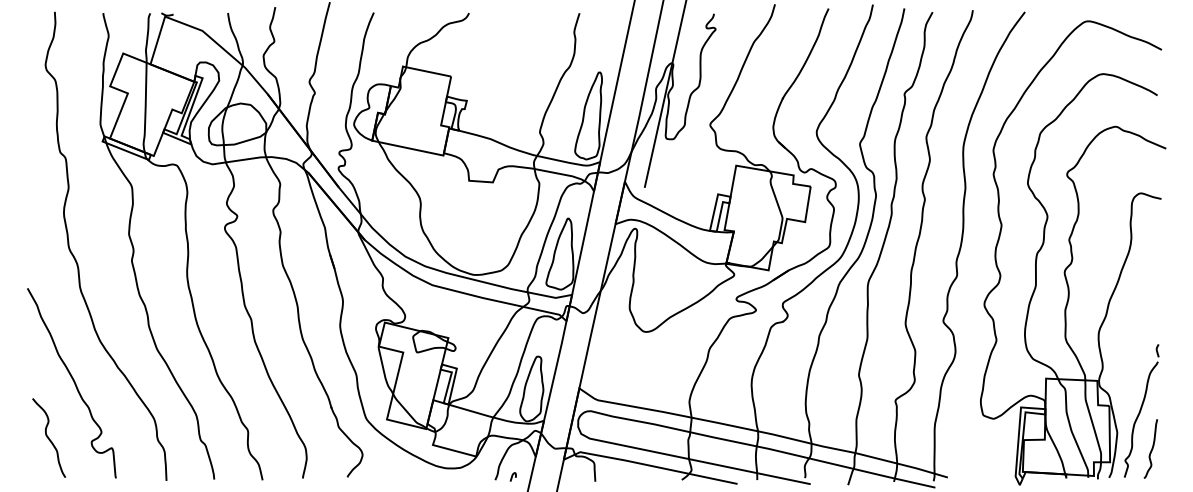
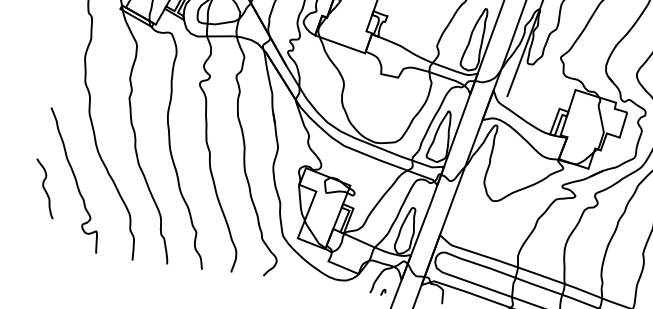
curve: (48, 437) -> (44, 188), moved

